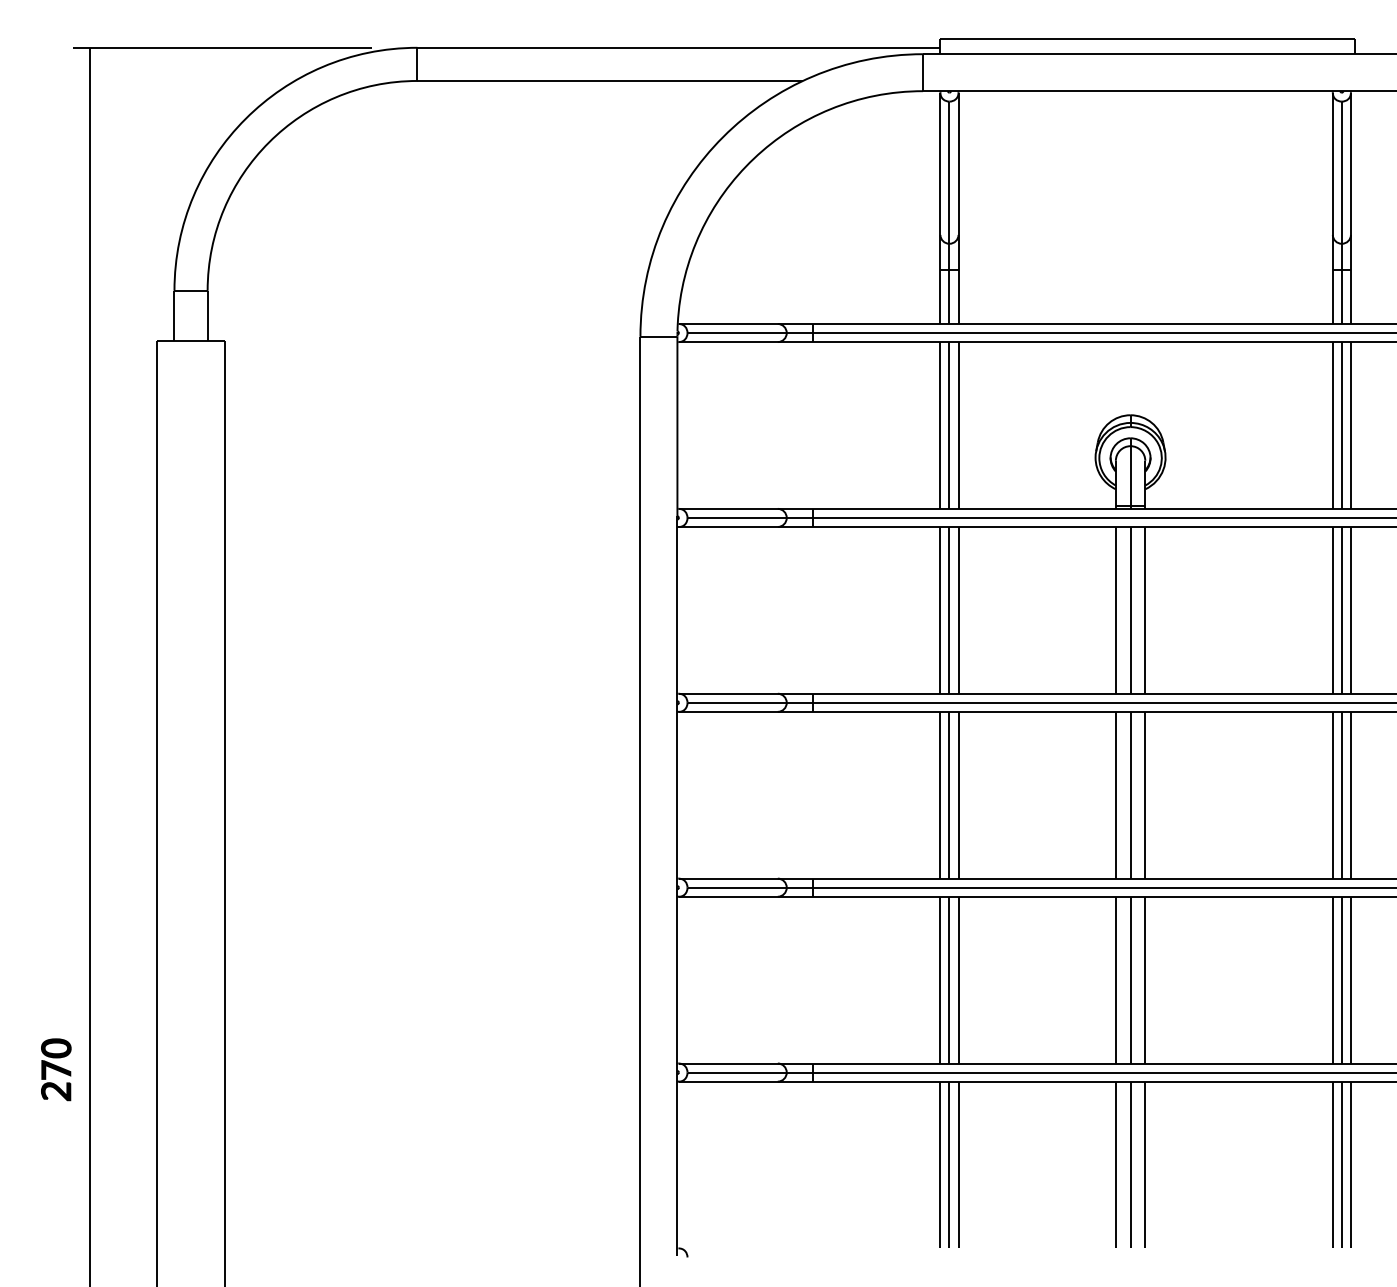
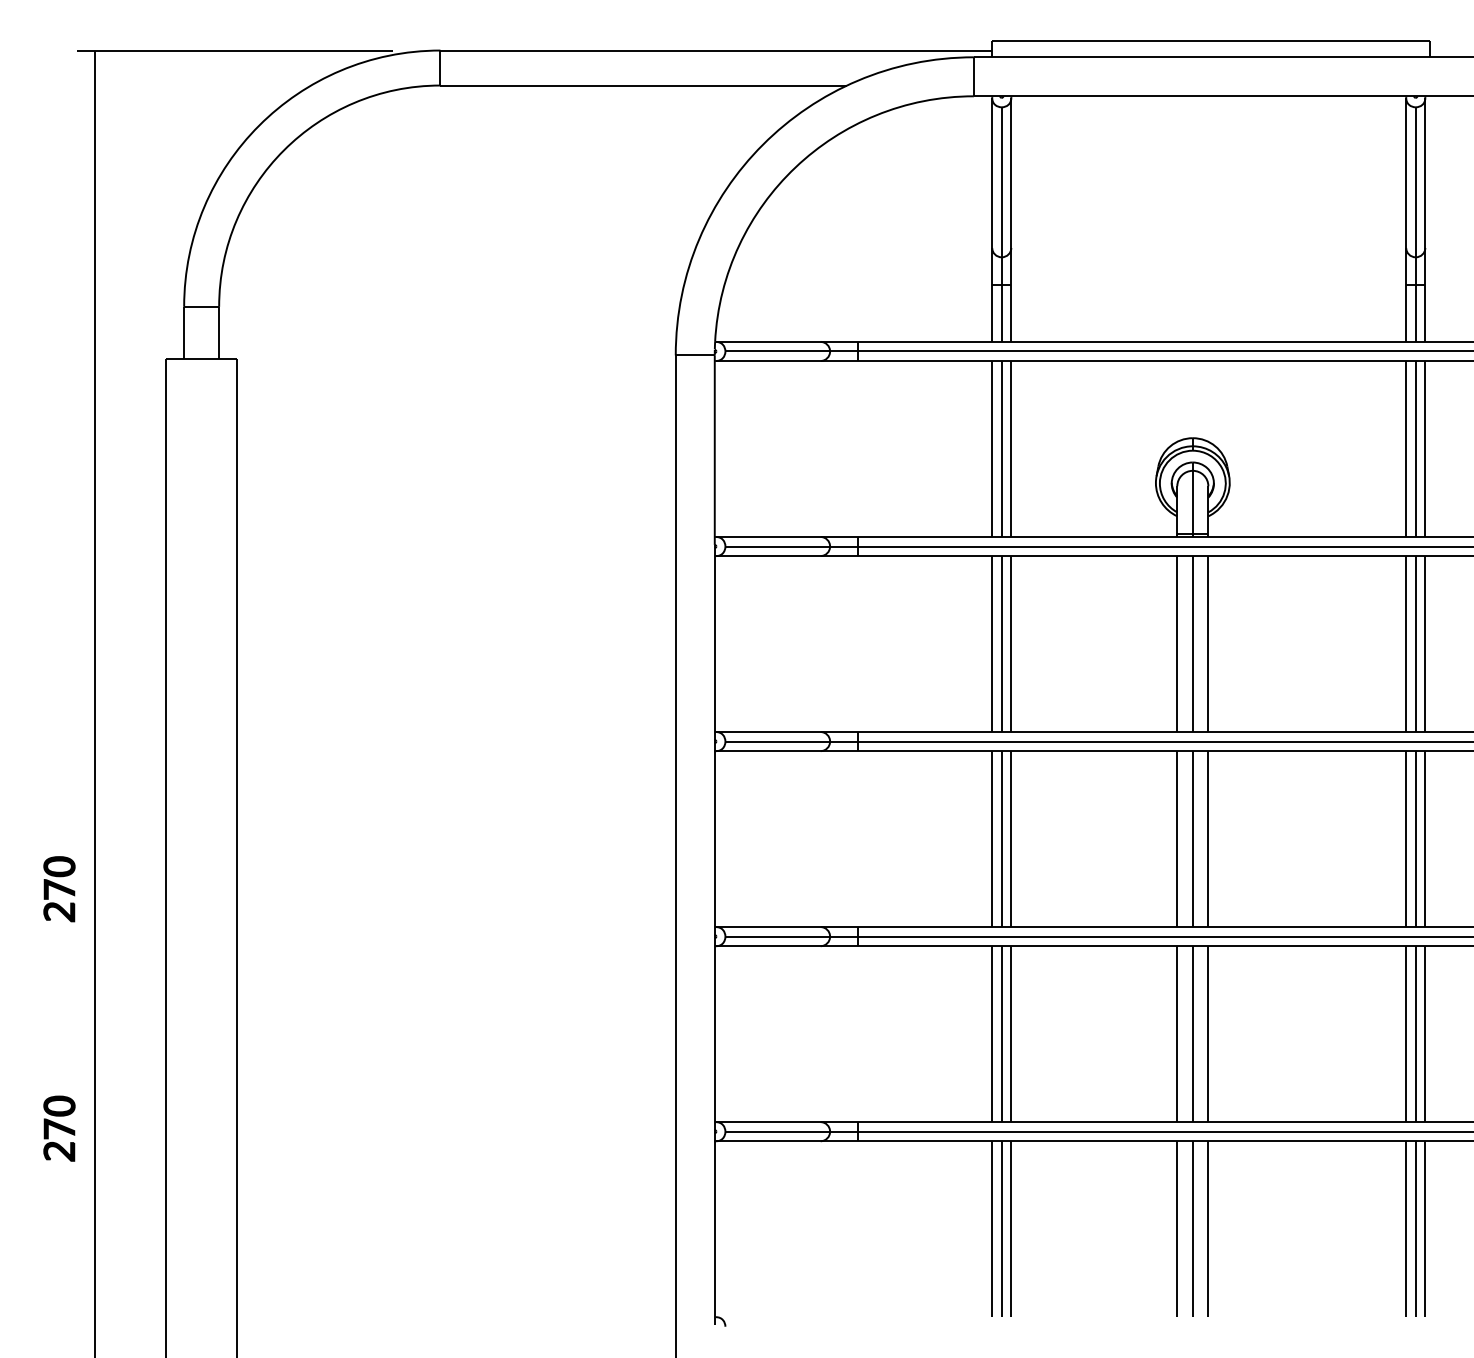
part: (56, 842) -> (59, 888), added

